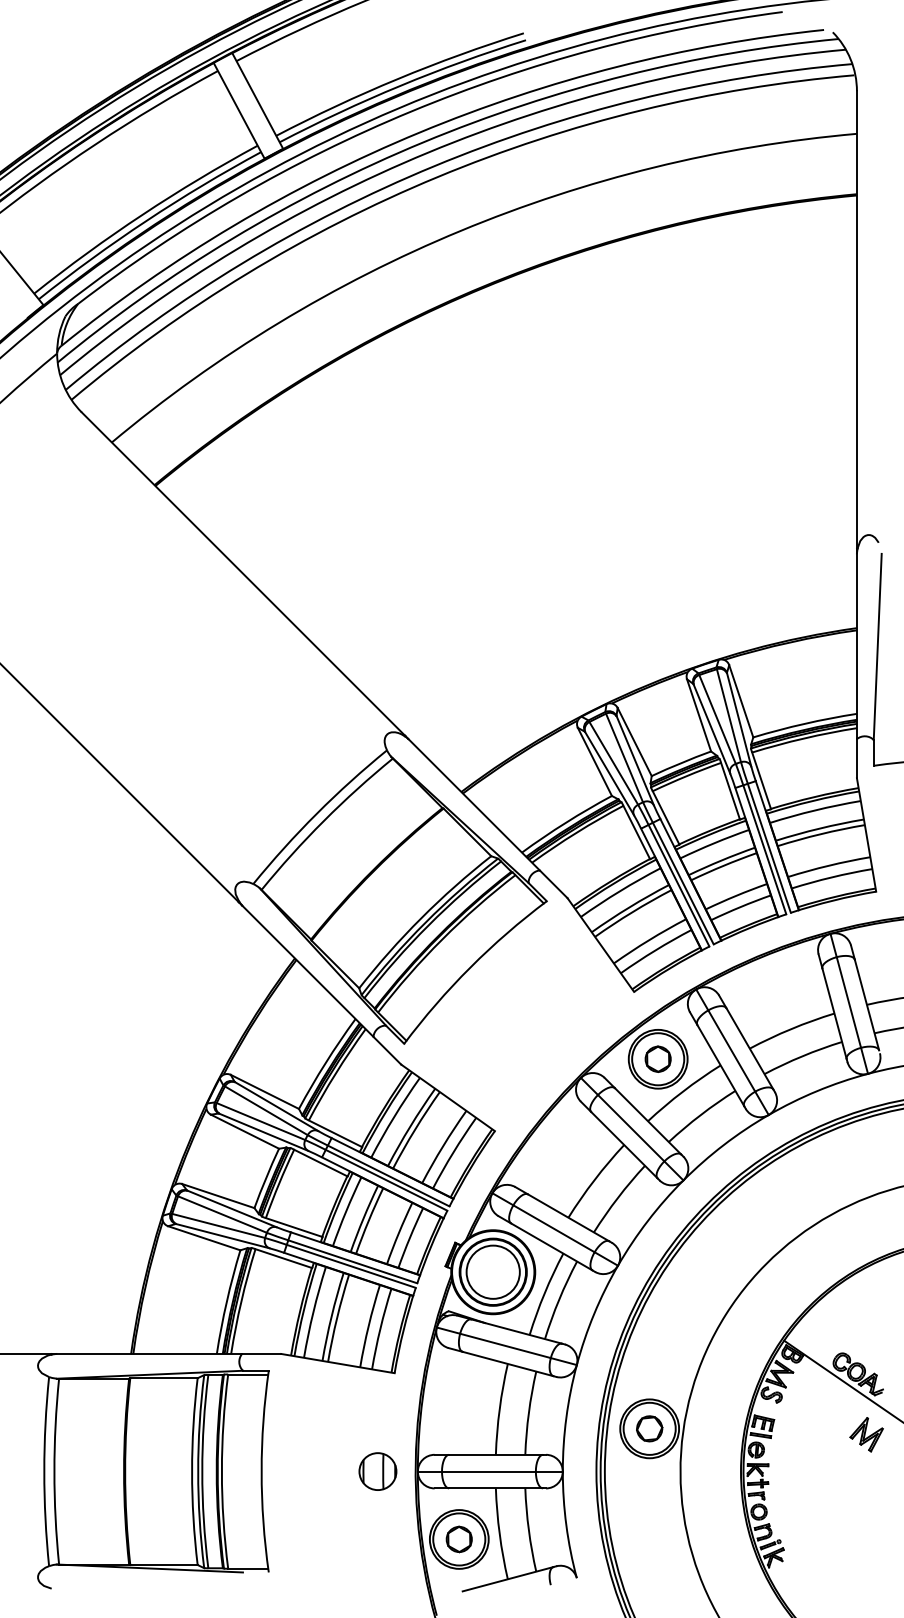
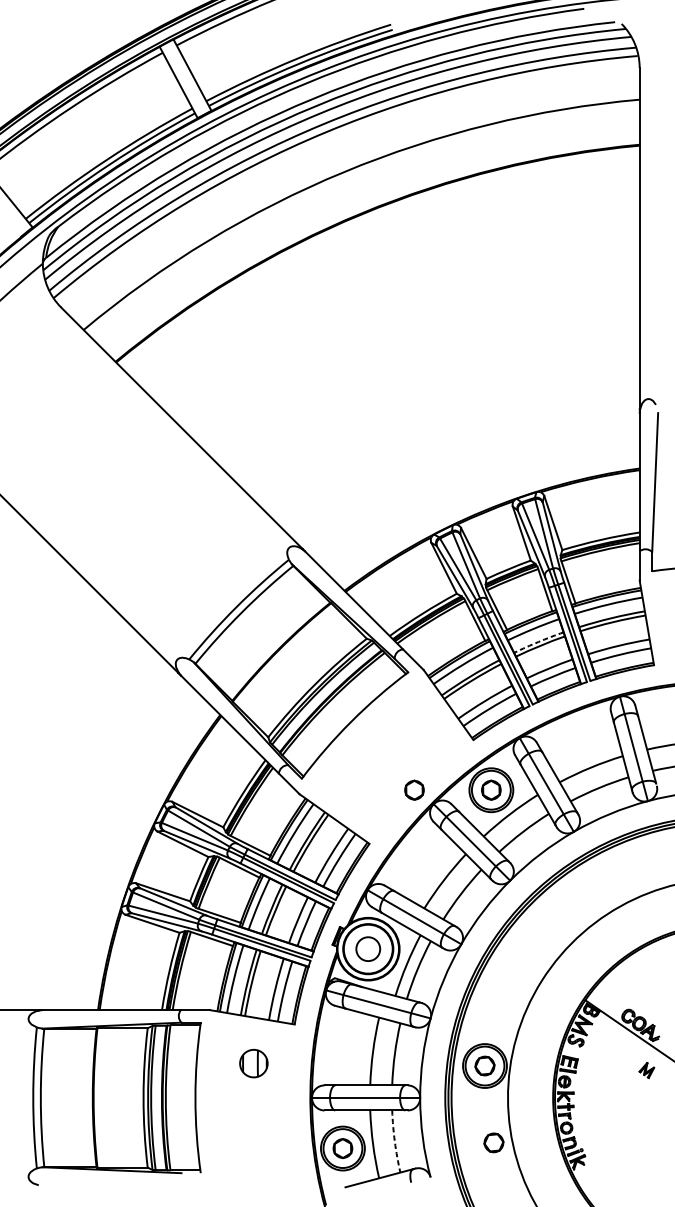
arc: (721, 860) -> (538, 641), solid -> dashed
part: (554, 1058) -> (413, 789), added
circle: (492, 1271) -> (367, 948), size x0.6
part: (866, 1434) -> (646, 1070), size x0.6
part: (377, 1471) -> (253, 1063), moved
arc: (528, 1530) -> (394, 1141), solid -> dashed
part: (661, 1531) -> (493, 1142), added

